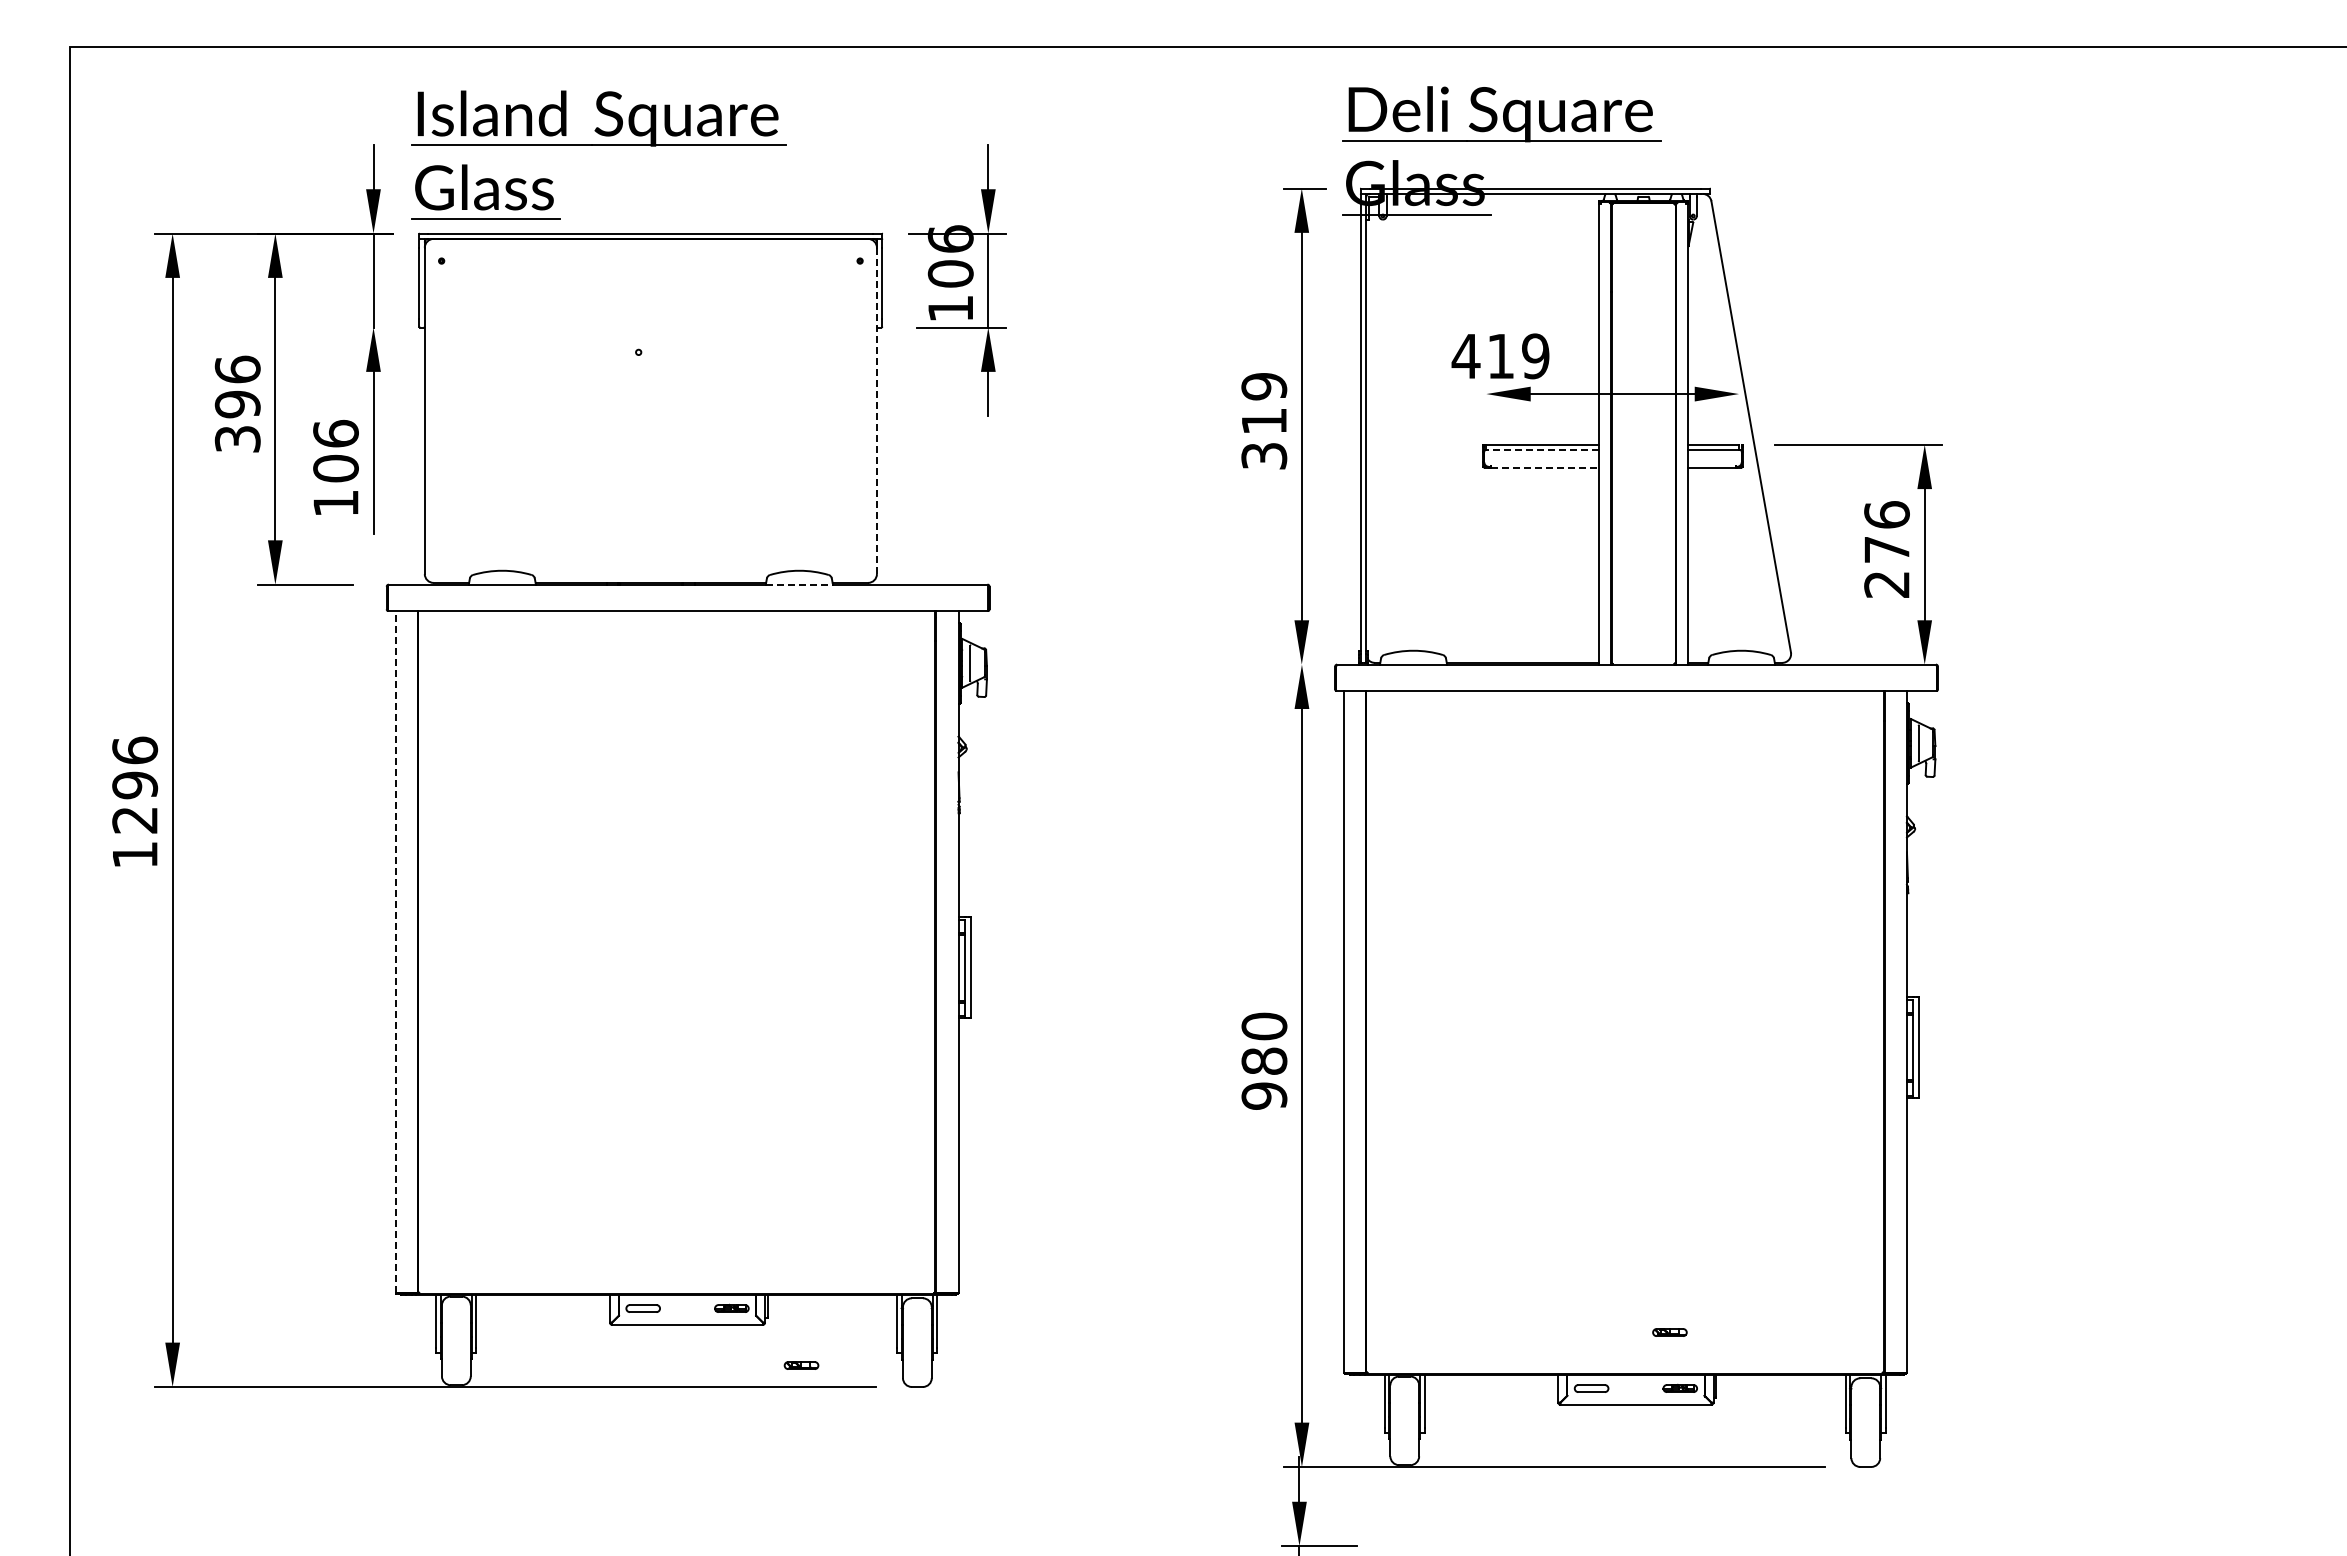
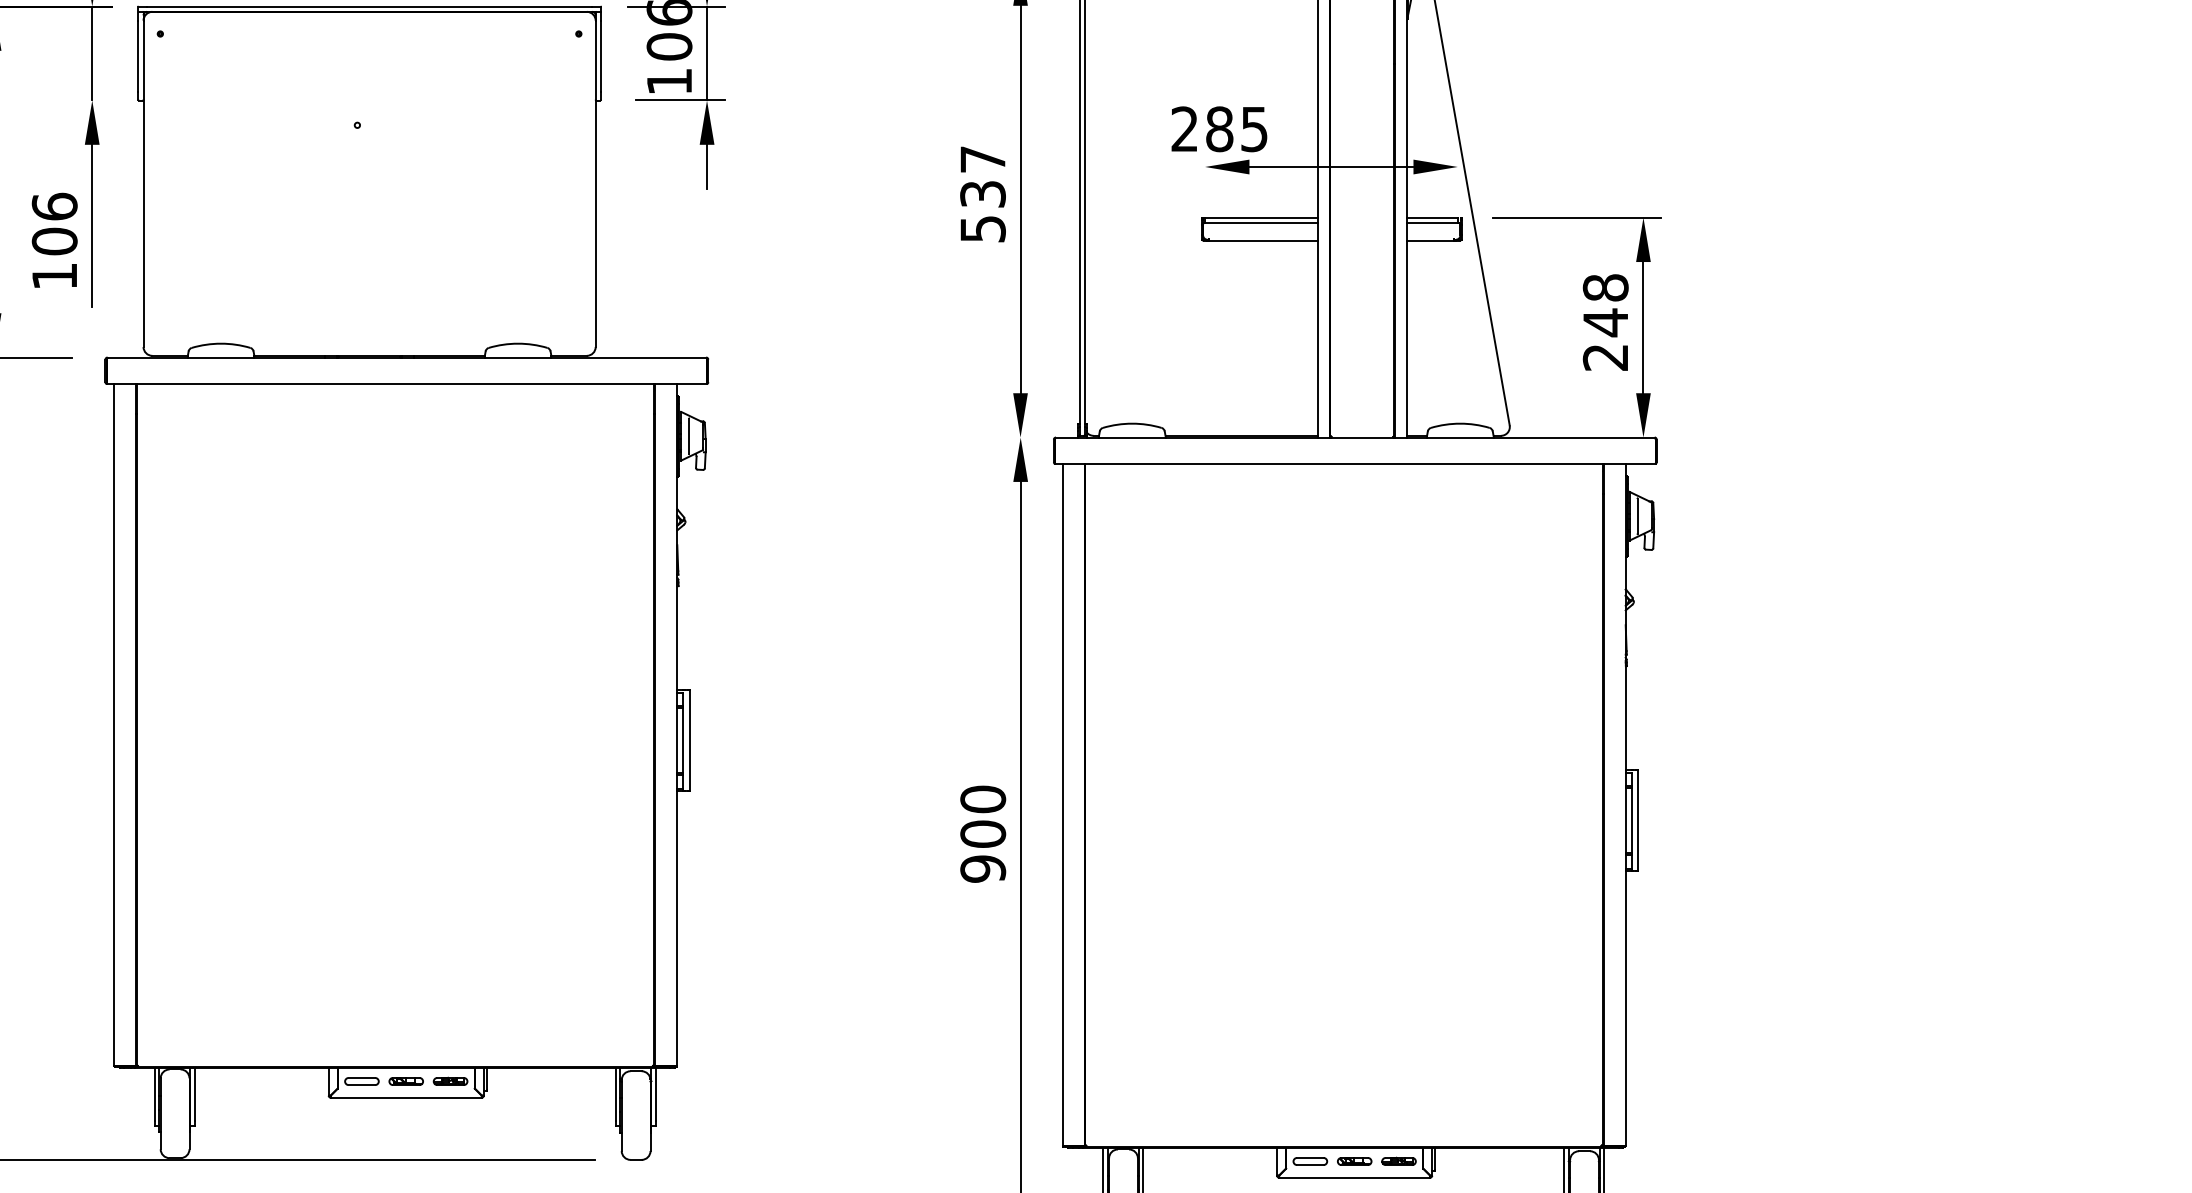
text: (1500, 356) -> (1219, 129), 419 -> 285
line: (876, 410) -> (595, 183), dashed -> solid
text: (1264, 420) -> (983, 193), 319 -> 537
line: (1541, 450) -> (1260, 223), dashed -> solid
line: (1545, 467) -> (1264, 240), dashed -> solid
text: (1886, 532) -> (1605, 305), 276 -> 248
line: (799, 584) -> (518, 357), dashed -> solid
line: (395, 952) -> (114, 725), dashed -> solid
text: (1264, 1060) -> (983, 833), 980 -> 900
part: (1669, 1332) -> (1354, 1161), moved
part: (801, 1365) -> (406, 1081), moved

